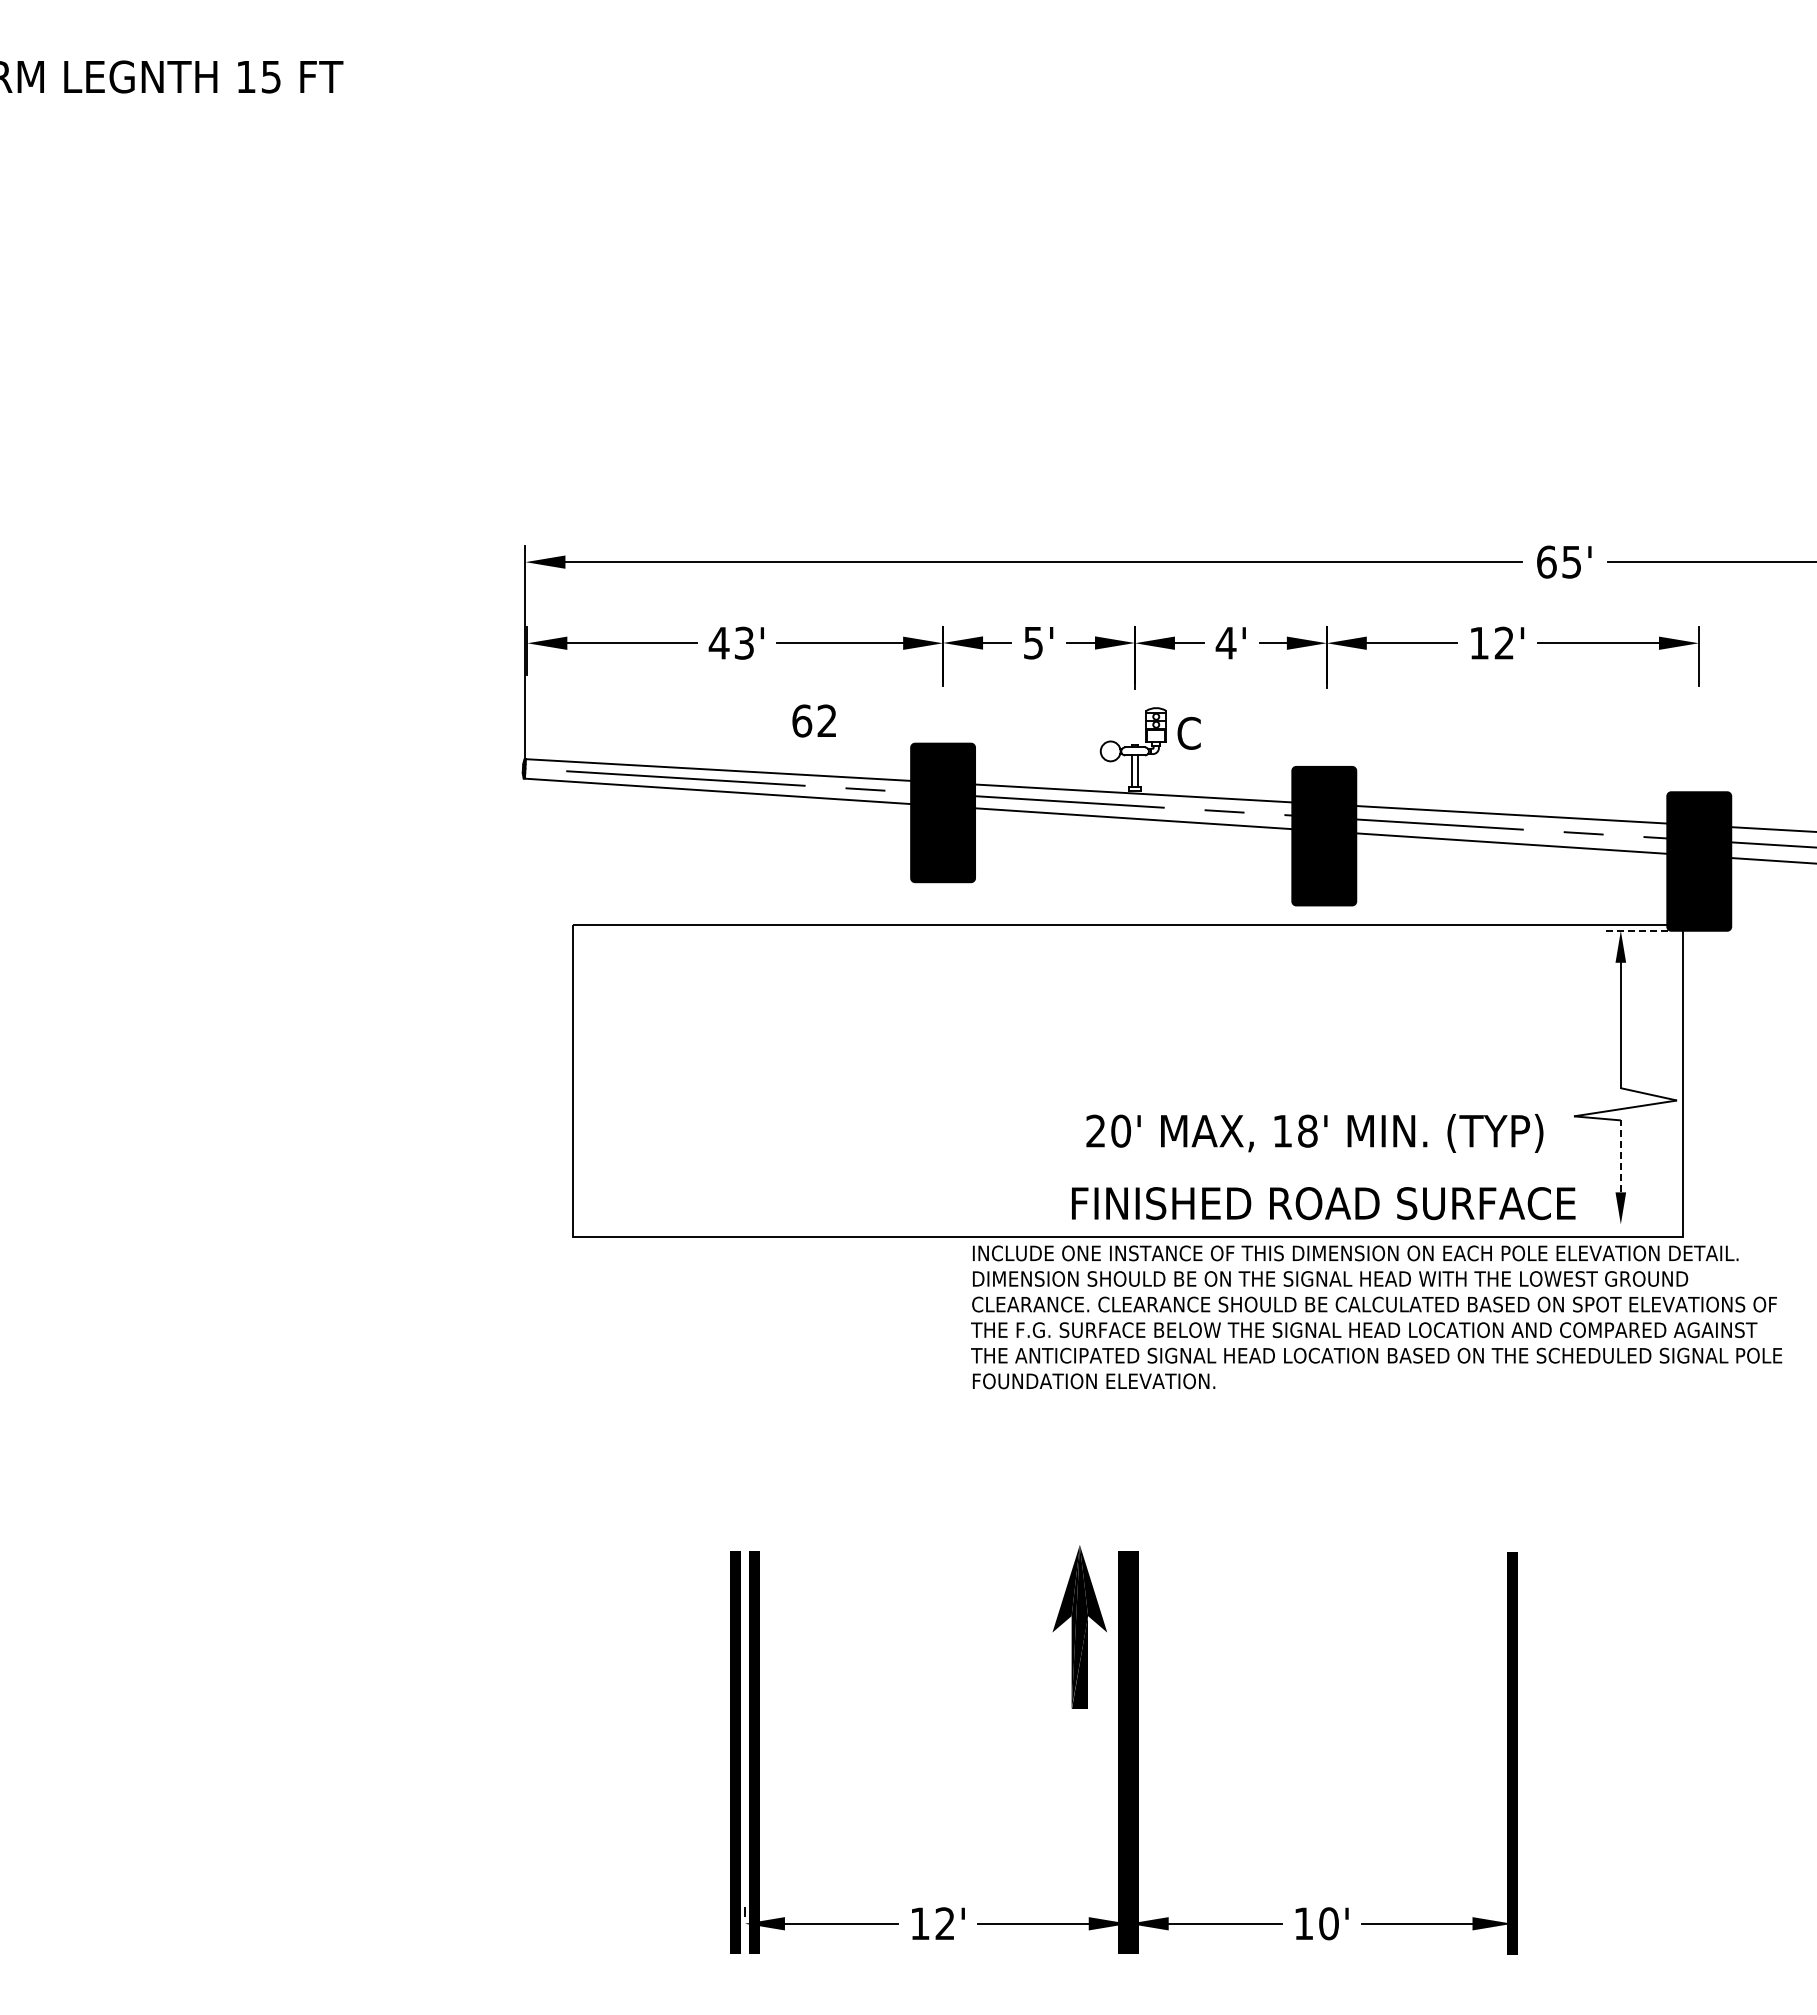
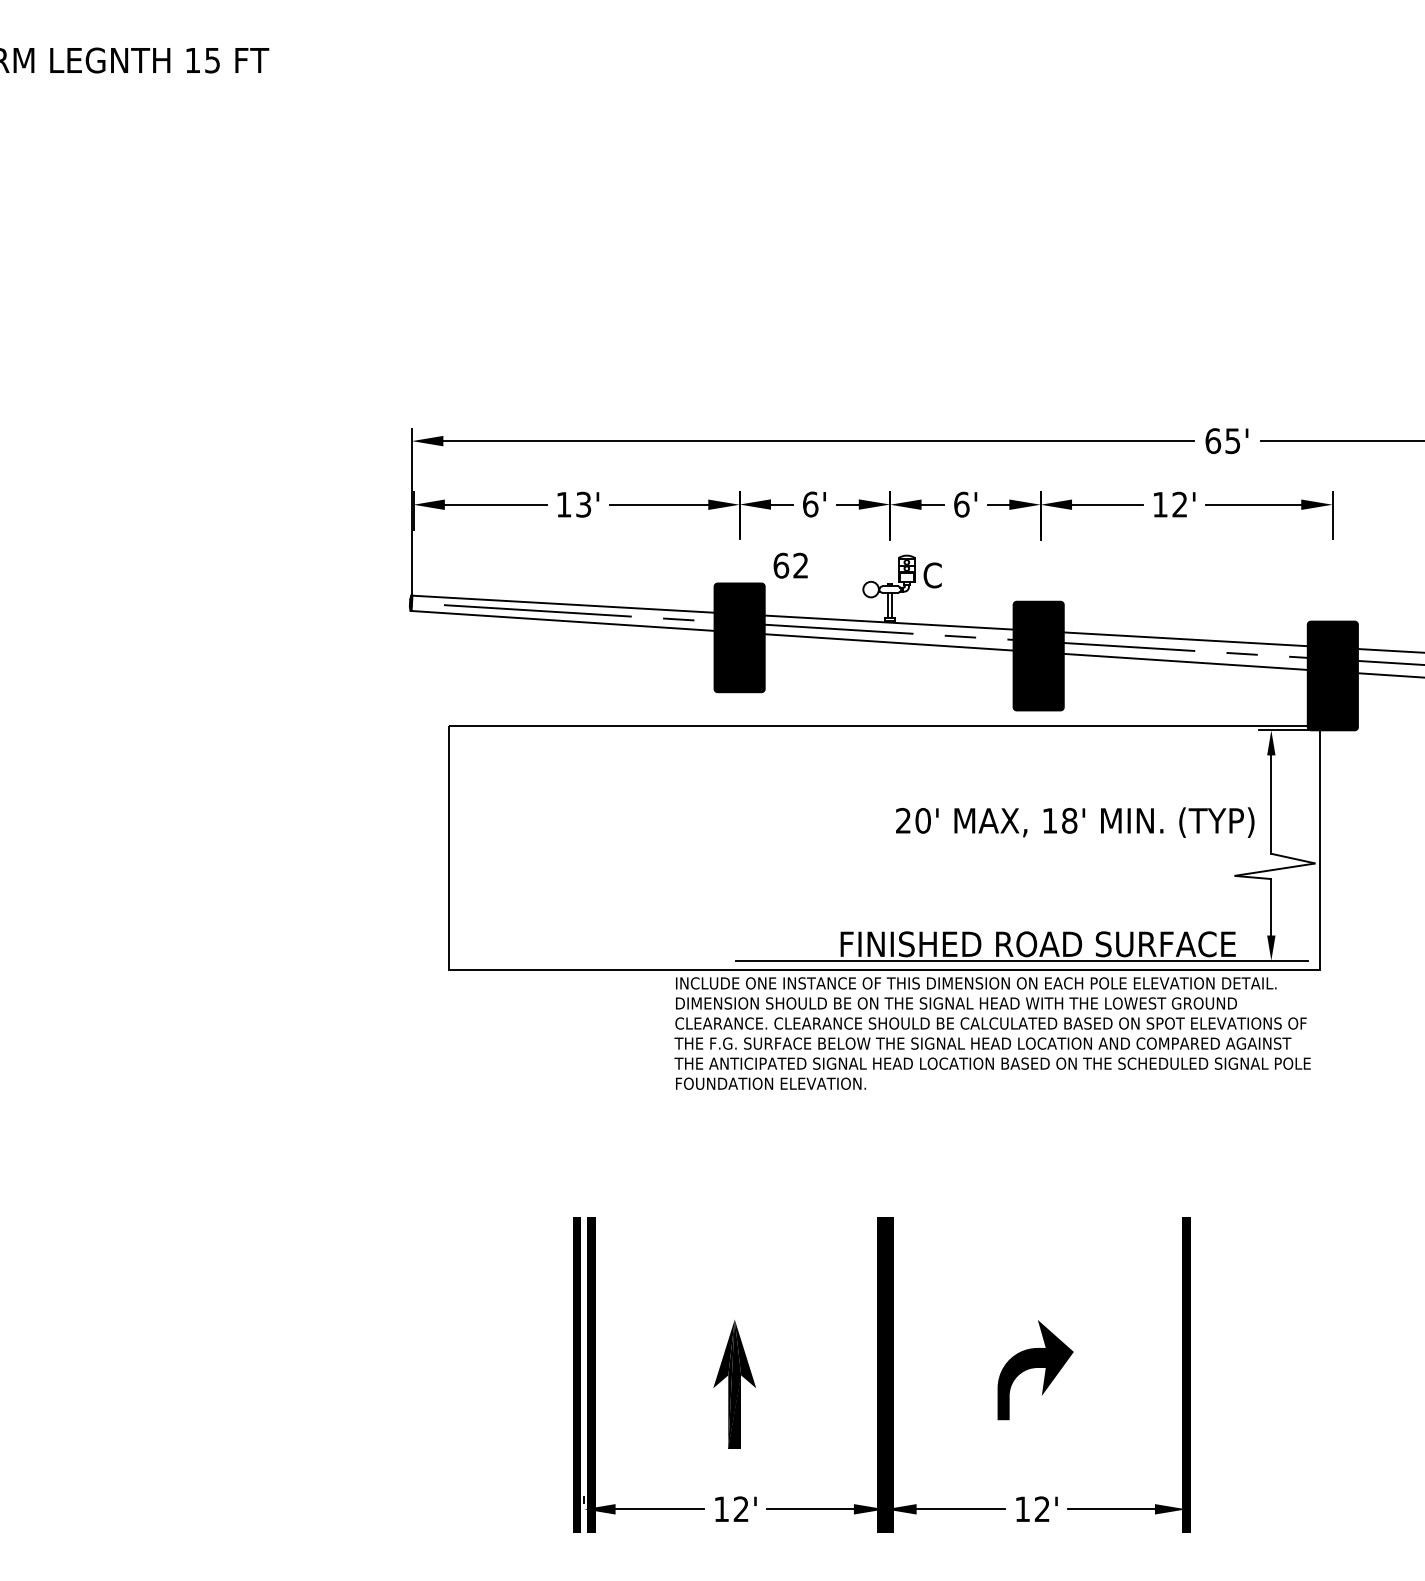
text: (1033, 642) -> (810, 504), 5' -> 6'
text: (1225, 642) -> (961, 504), 4' -> 6'
text: (718, 643) -> (563, 504), 43' -> 13'
text: (813, 720) -> (790, 565), moved
line: (1636, 930) -> (1283, 730), dashed -> solid
text: (1314, 1133) -> (1074, 822), moved
line: (1620, 1156) -> (1271, 907), dashed -> solid
line: (1302, 1224) -> (1021, 960), added
text: (1376, 1317) -> (992, 1033), moved
part: (1079, 1626) -> (734, 1383), moved
fill: (1320, 1746) -> (1035, 1370), added
text: (1328, 1923) -> (1041, 1509), 10' -> 12'

